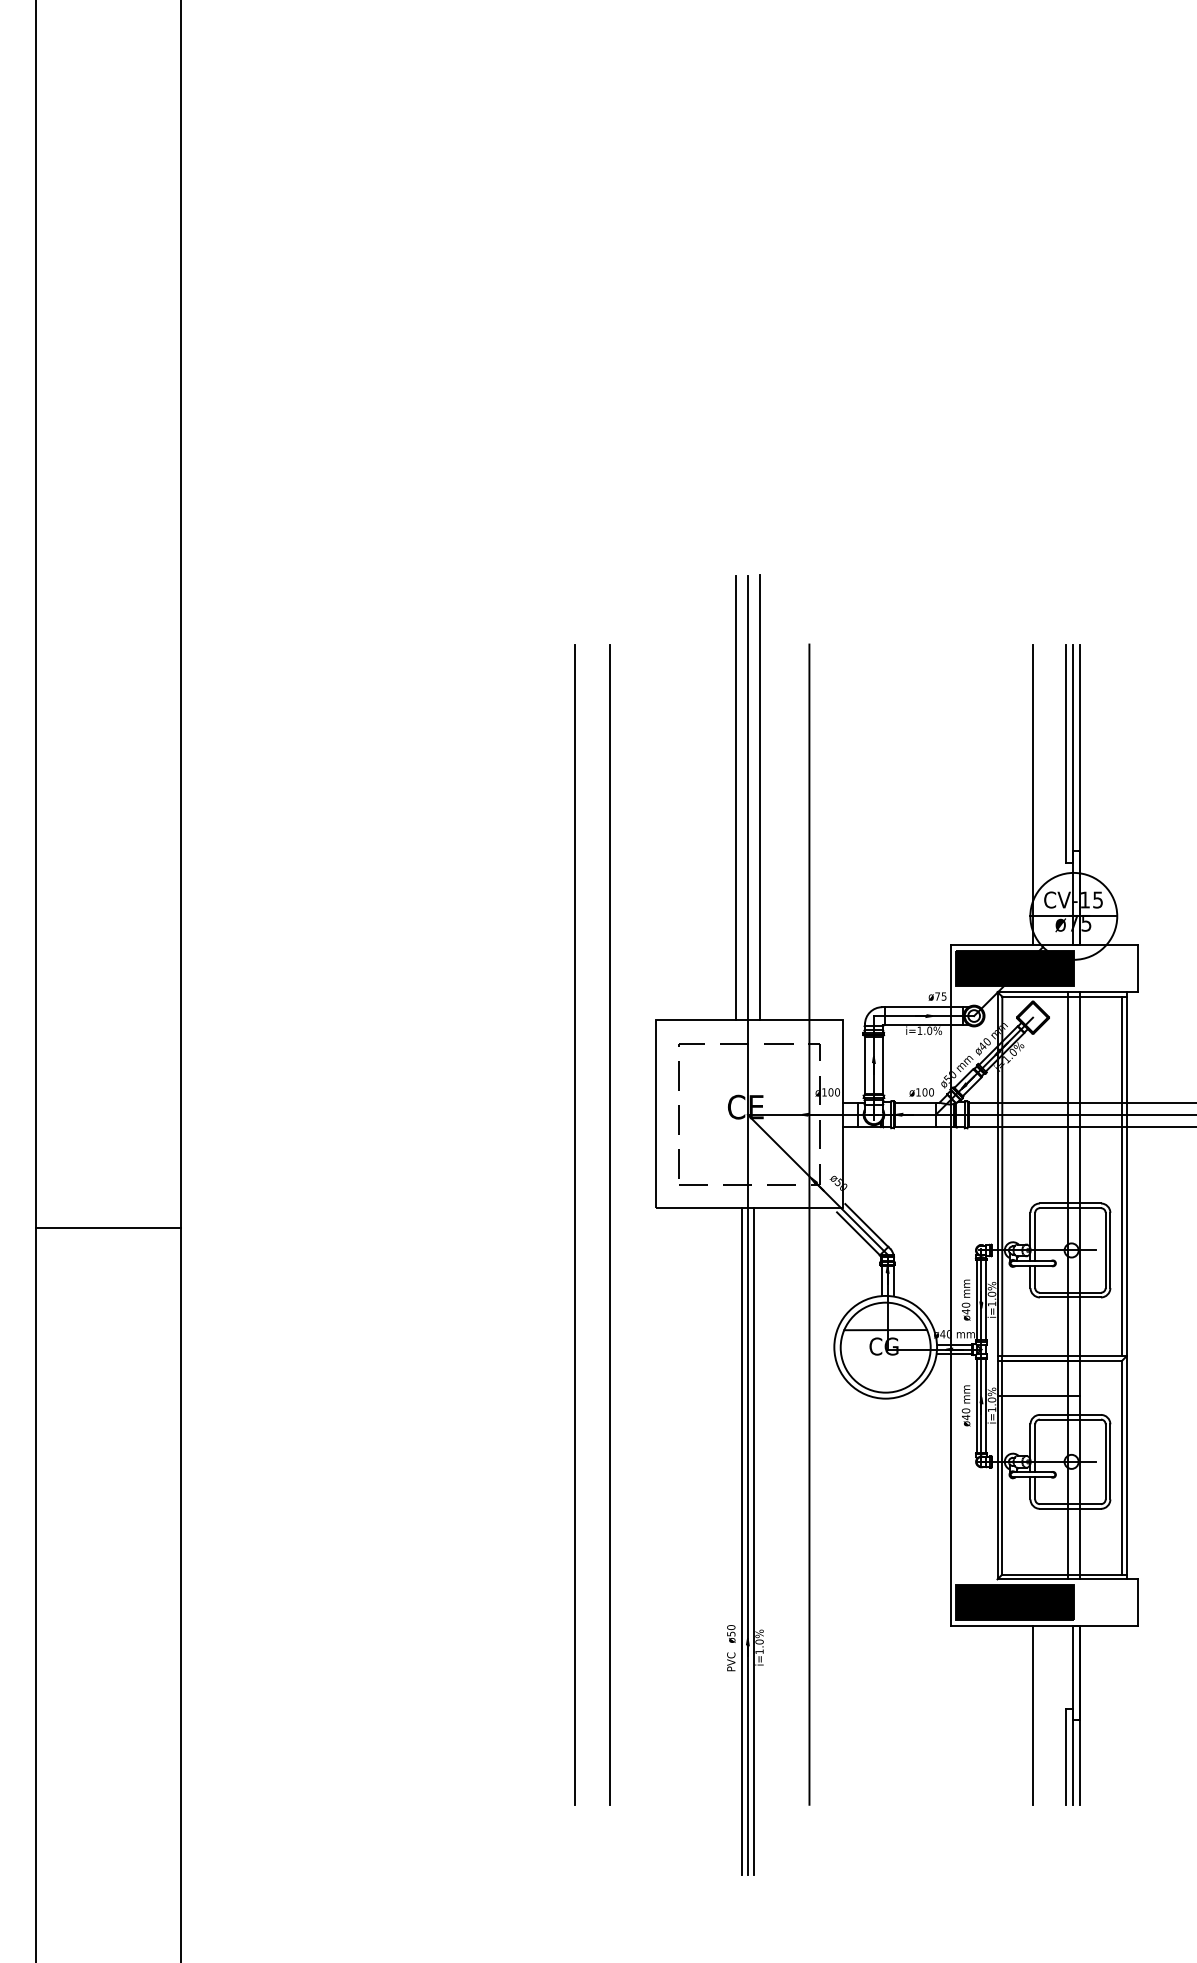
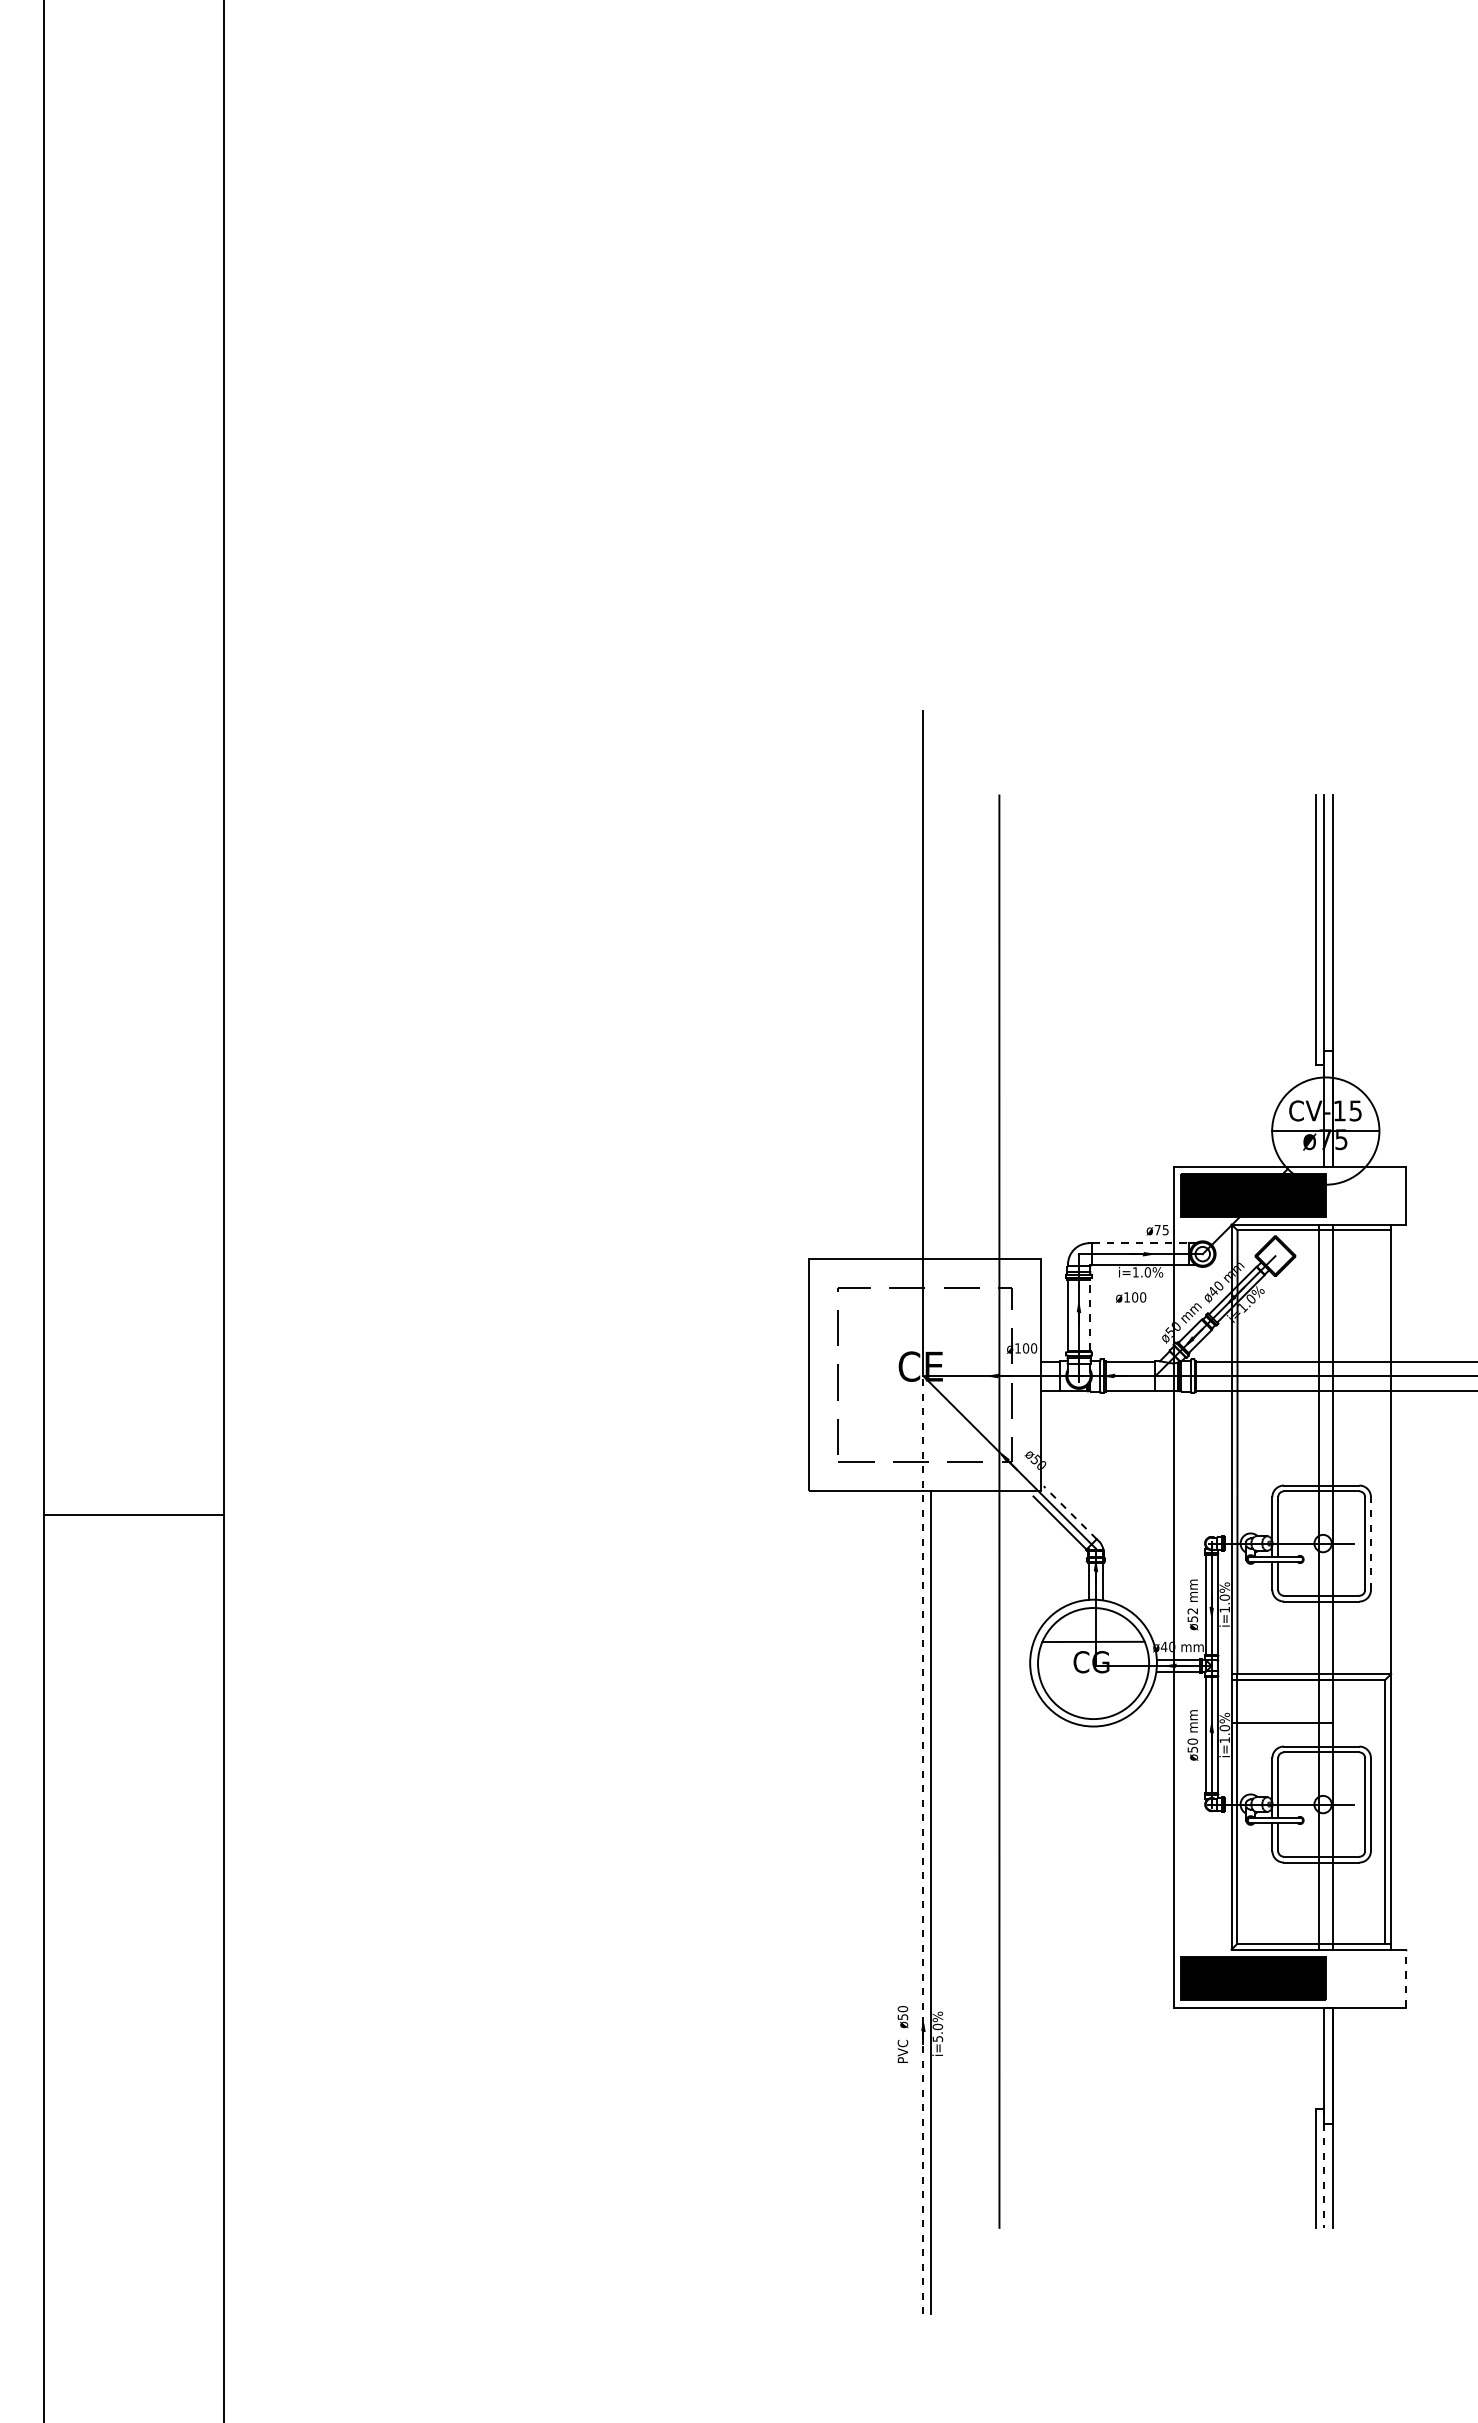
line: (1033, 794) -> (1275, 980), removed
line: (759, 797) -> (937, 984), removed
line: (735, 798) -> (908, 985), removed
line: (923, 1007) -> (1140, 1243), solid -> dashed
line: (882, 1064) -> (1089, 1314), solid -> dashed
text: (922, 1092) -> (1131, 1297), moved
line: (1122, 1176) -> (1385, 1452), removed
line: (574, 1224) -> (709, 1511), removed
line: (610, 1224) -> (753, 1511), removed
line: (866, 1225) -> (1069, 1512), solid -> dashed
line: (1110, 1250) -> (1370, 1543), solid -> dashed
text: (965, 1308) -> (1192, 1615), ø40 -> ø52
text: (965, 1417) -> (1192, 1749), ø40 -> ø50
line: (747, 1494) -> (923, 1844), solid -> dashed
line: (742, 1541) -> (916, 1902), removed
line: (1138, 1602) -> (1405, 1978), solid -> dashed
text: (759, 1651) -> (937, 2038), i=1.0% -> i=5.0%
line: (1033, 1715) -> (1275, 2117), removed
line: (1072, 1756) -> (1324, 2168), solid -> dashed

